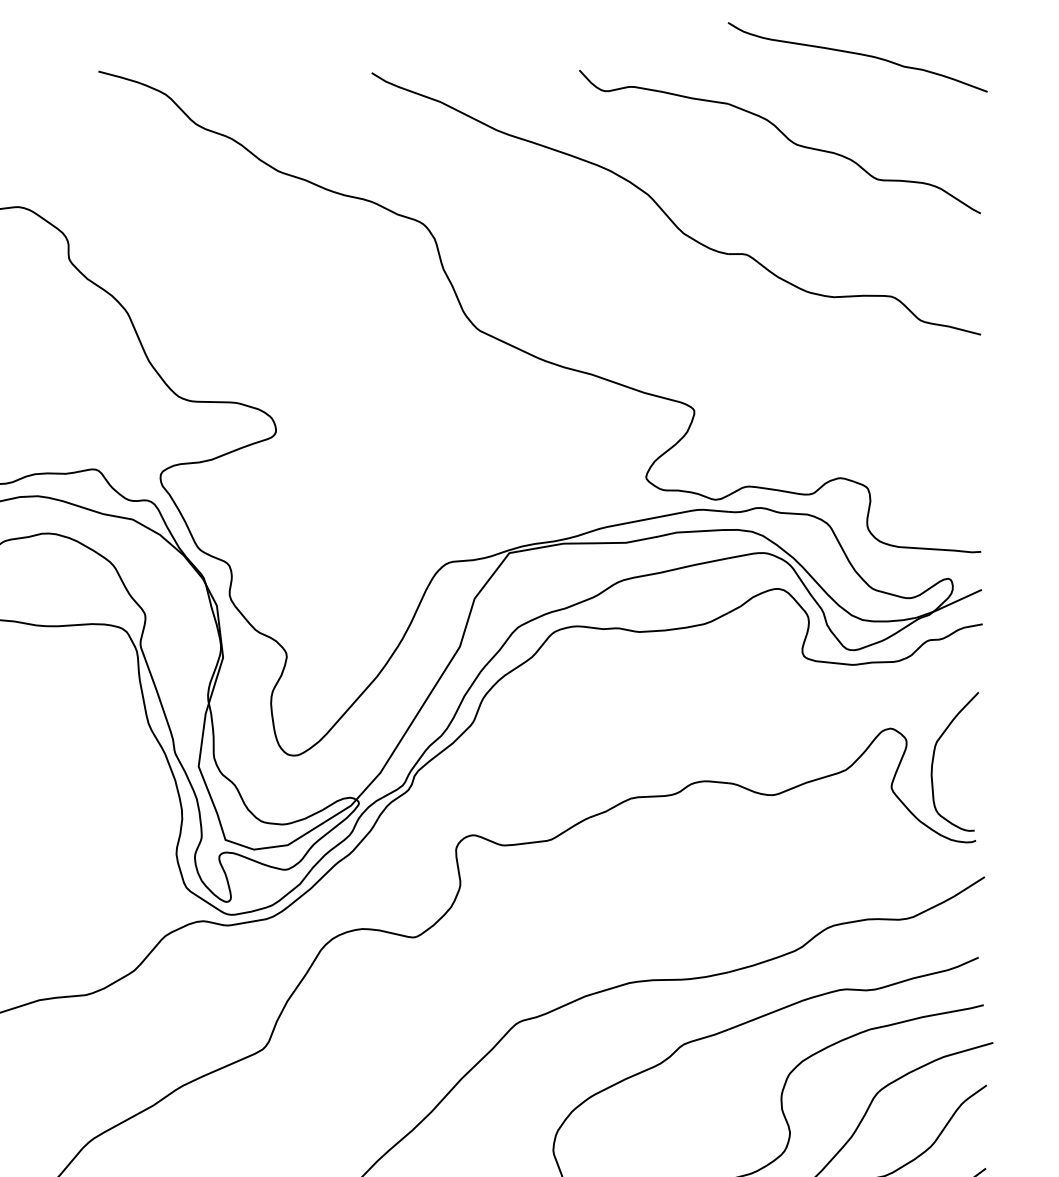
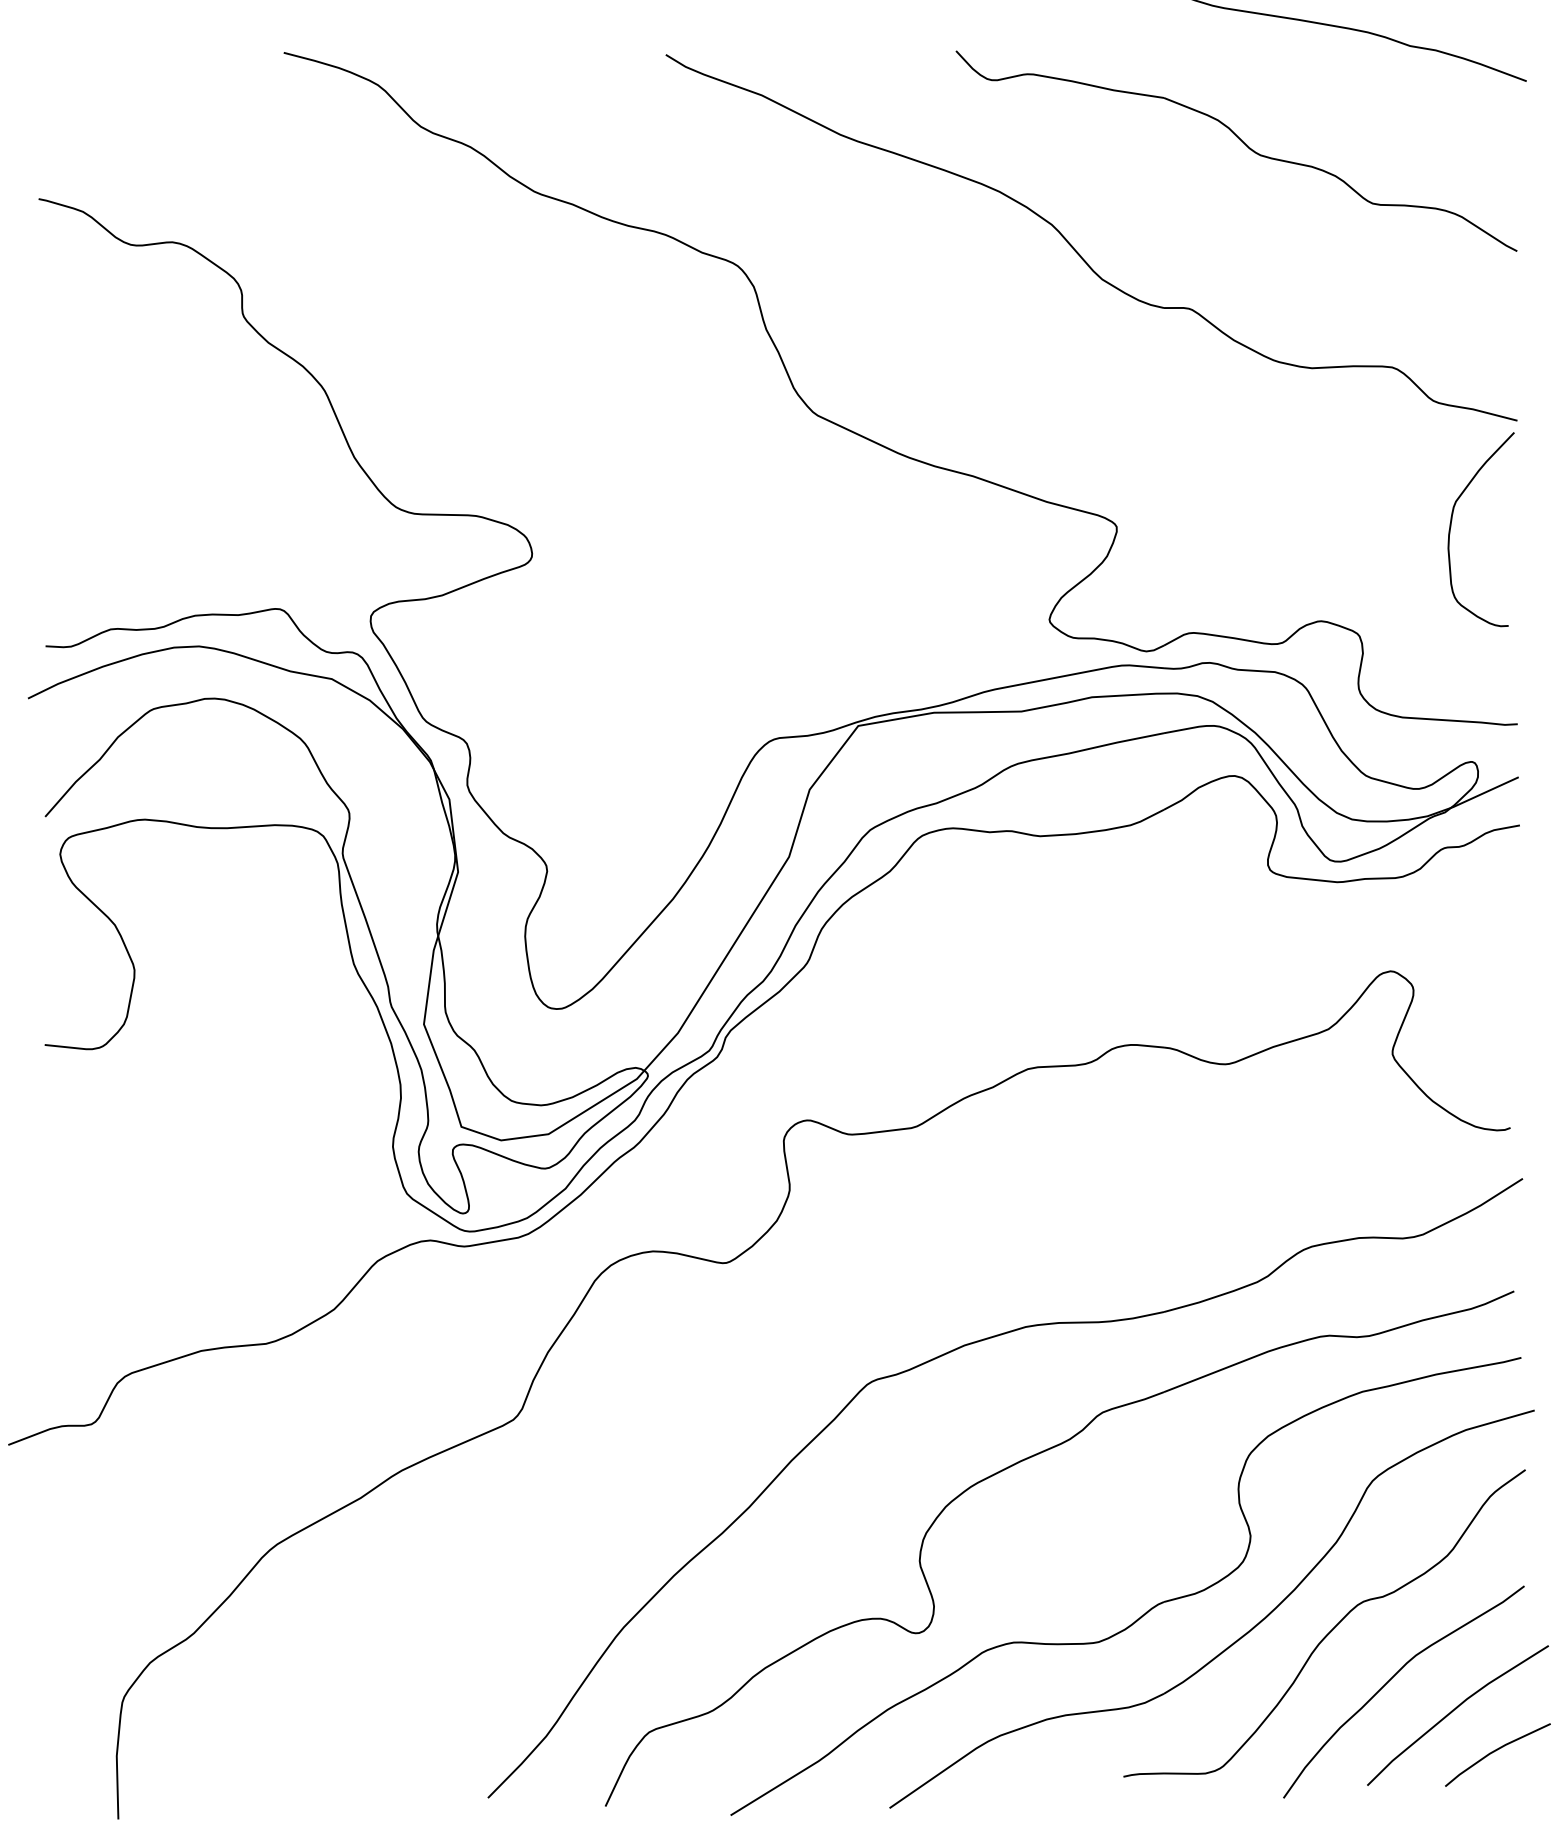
curve: (933, 760) -> (1451, 527), moved

